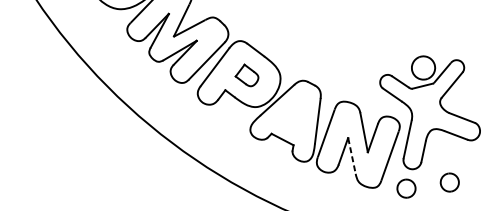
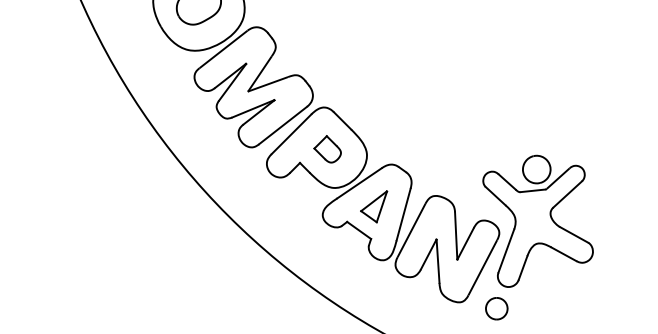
part: (292, 117) -> (374, 206), added
line: (352, 156) -> (438, 261), dashed -> solid
part: (449, 182) -> (548, 308), removed

